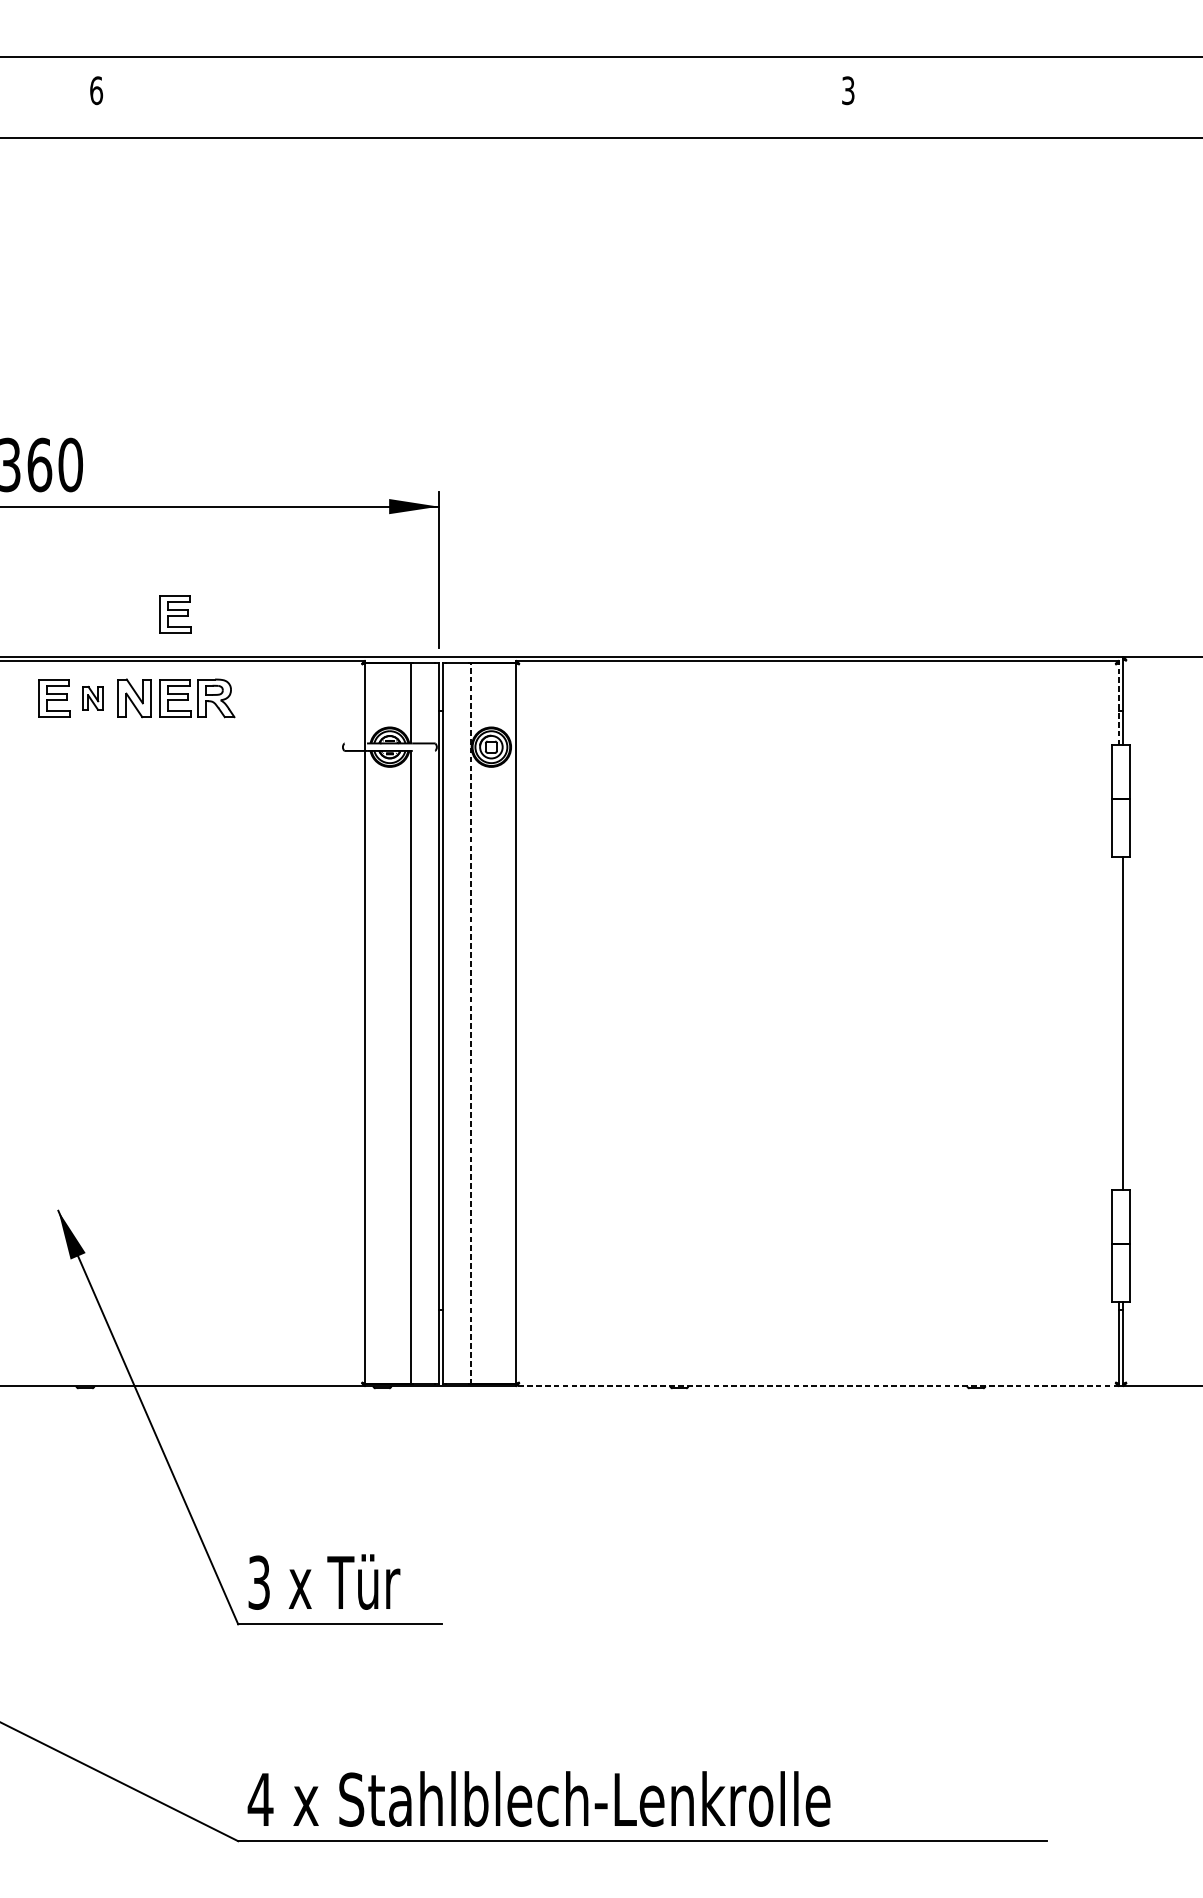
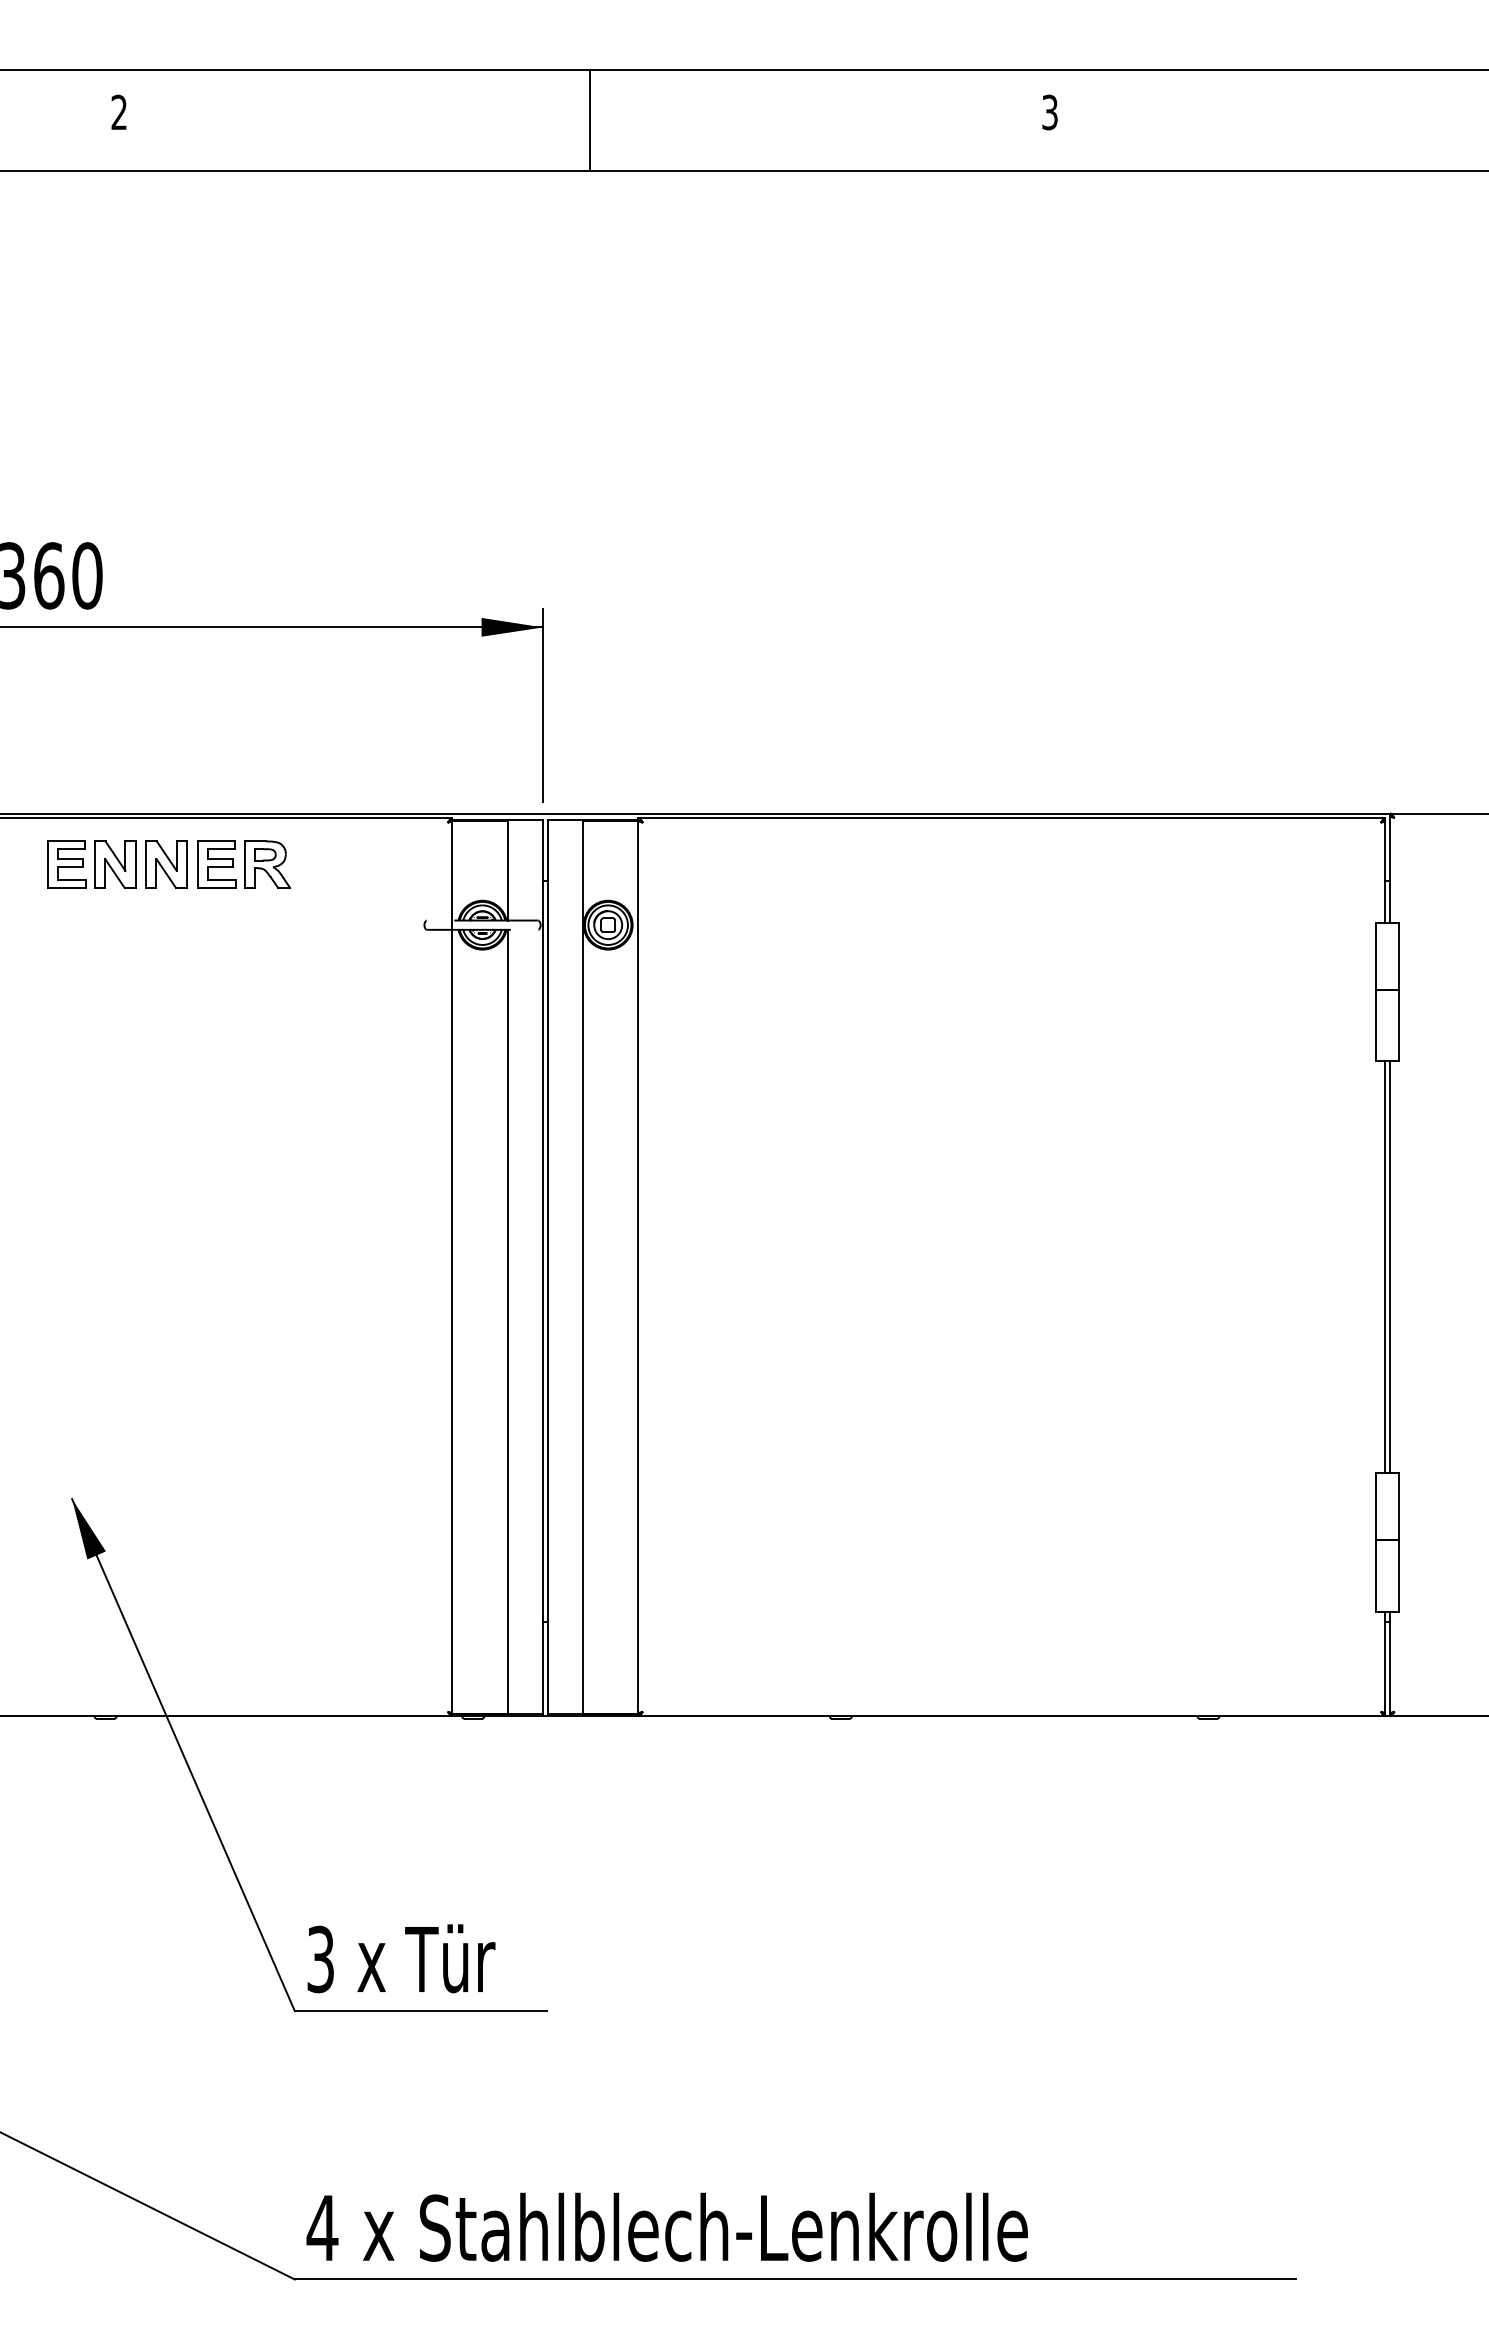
text: (96, 90) -> (119, 112), 6 -> 2
line: (477, 97) -> (590, 120), added
part: (174, 614) -> (216, 760), removed
part: (93, 698) -> (115, 864), size x1.67
line: (1119, 703) -> (1385, 871), dashed -> solid
line: (470, 1023) -> (582, 1267), dashed -> solid
line: (1119, 1023) -> (1385, 1267), added
line: (817, 1386) -> (1011, 1716), dashed -> solid

